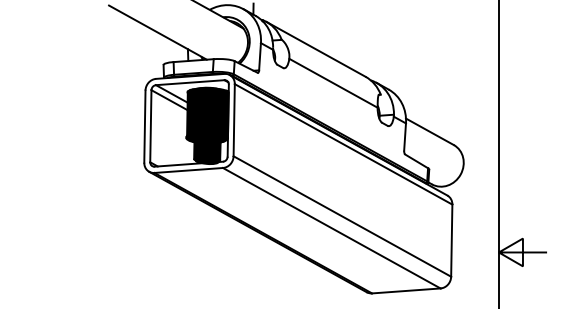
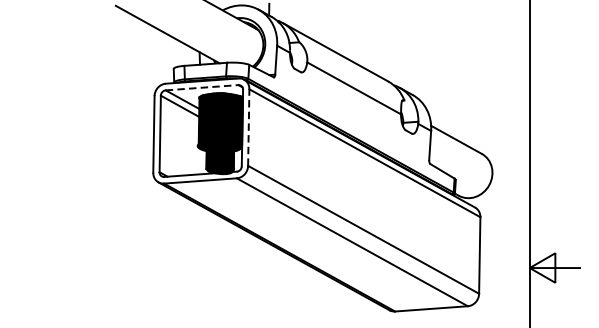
line: (190, 82) -> (202, 87), solid -> dashed
line: (234, 119) -> (249, 126), solid -> dashed

